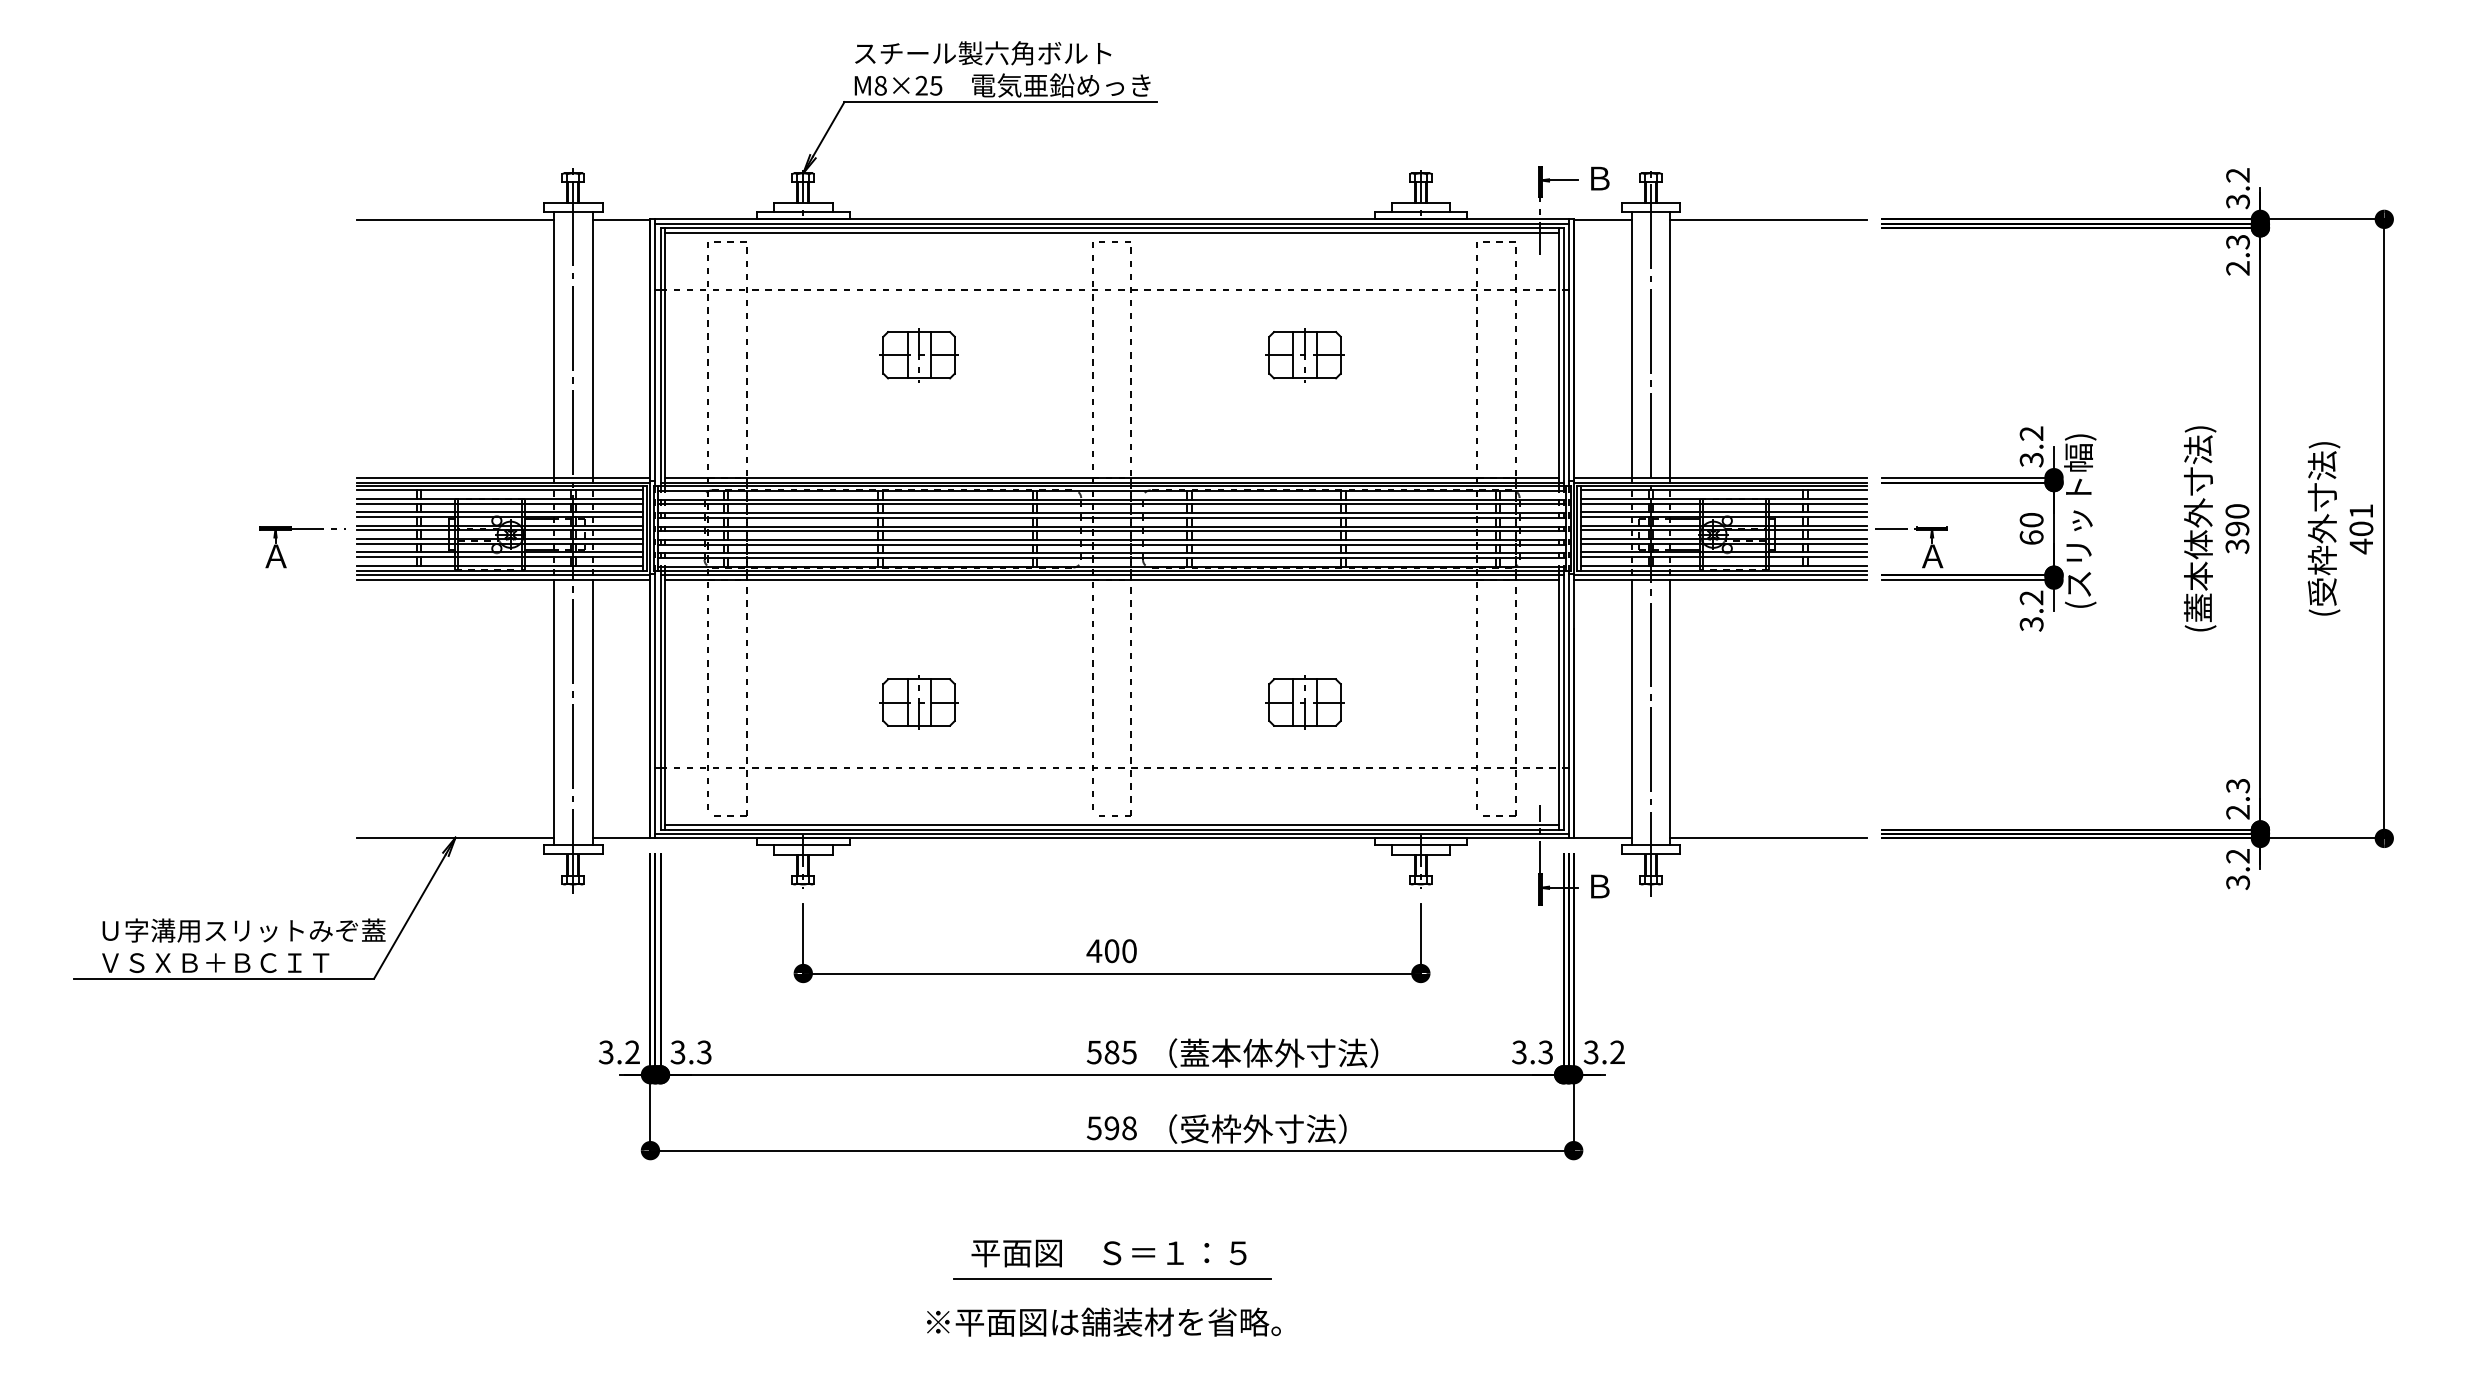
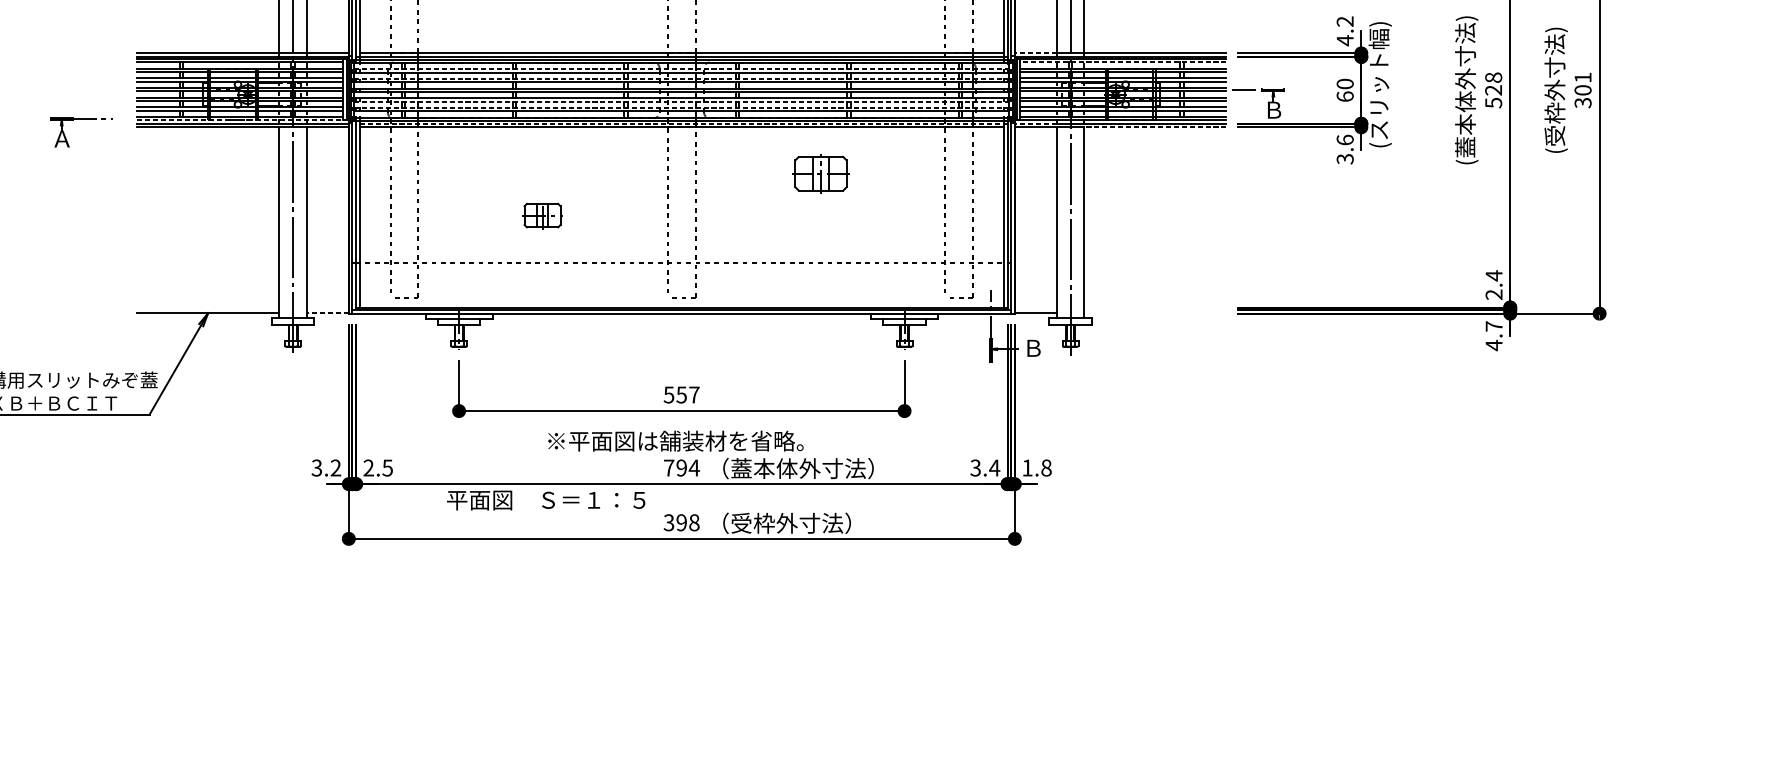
text: (2031, 459) -> (1345, 40), 3.2 -> 4.2
line: (1602, 477) -> (1035, 53), solid -> dashed
line: (1724, 490) -> (1123, 62), solid -> dashed
line: (1112, 499) -> (682, 69), solid -> dashed
line: (1112, 513) -> (682, 79), solid -> dashed
text: (2237, 528) -> (1493, 90), 390 -> 528
part: (302, 529) -> (81, 119), moved
line: (1112, 544) -> (682, 101), solid -> dashed
text: (2361, 546) -> (1583, 103), 401 -> 301
line: (1112, 553) -> (682, 108), solid -> dashed
text: (1932, 556) -> (1273, 110), Ａ -> Ｂ
line: (502, 570) -> (242, 120), solid -> dashed
line: (1112, 575) -> (682, 123), solid -> dashed
line: (1602, 575) -> (1035, 123), solid -> dashed
line: (1768, 580) -> (1155, 127), solid -> dashed
text: (2031, 597) -> (1345, 139), 3.2 -> 3.6
part: (918, 702) -> (542, 215), size x0.7
part: (1304, 702) -> (820, 173), moved
text: (2238, 785) -> (1494, 275), 2.3 -> 2.4
line: (1111, 825) -> (681, 304), removed
line: (621, 837) -> (327, 312), solid -> dashed
line: (1768, 837) -> (1155, 312), removed
text: (2237, 869) -> (1493, 336), 3.2 -> 4.7
text: (1111, 951) -> (681, 395), 400 -> 557
text: (690, 1052) -> (377, 468), 3.3 -> 2.5
text: (1111, 1052) -> (681, 468), 585 -> 794
text: (1545, 1052) -> (994, 468), 3.3 -> 3.4
text: (1603, 1052) -> (1036, 468), 3.2 -> 1.8
text: (1094, 1127) -> (669, 522), 598 -> 398
text: (1108, 1253) -> (545, 500), moved
line: (1111, 1278) -> (681, 631), removed
text: (1103, 1321) -> (675, 440), moved

